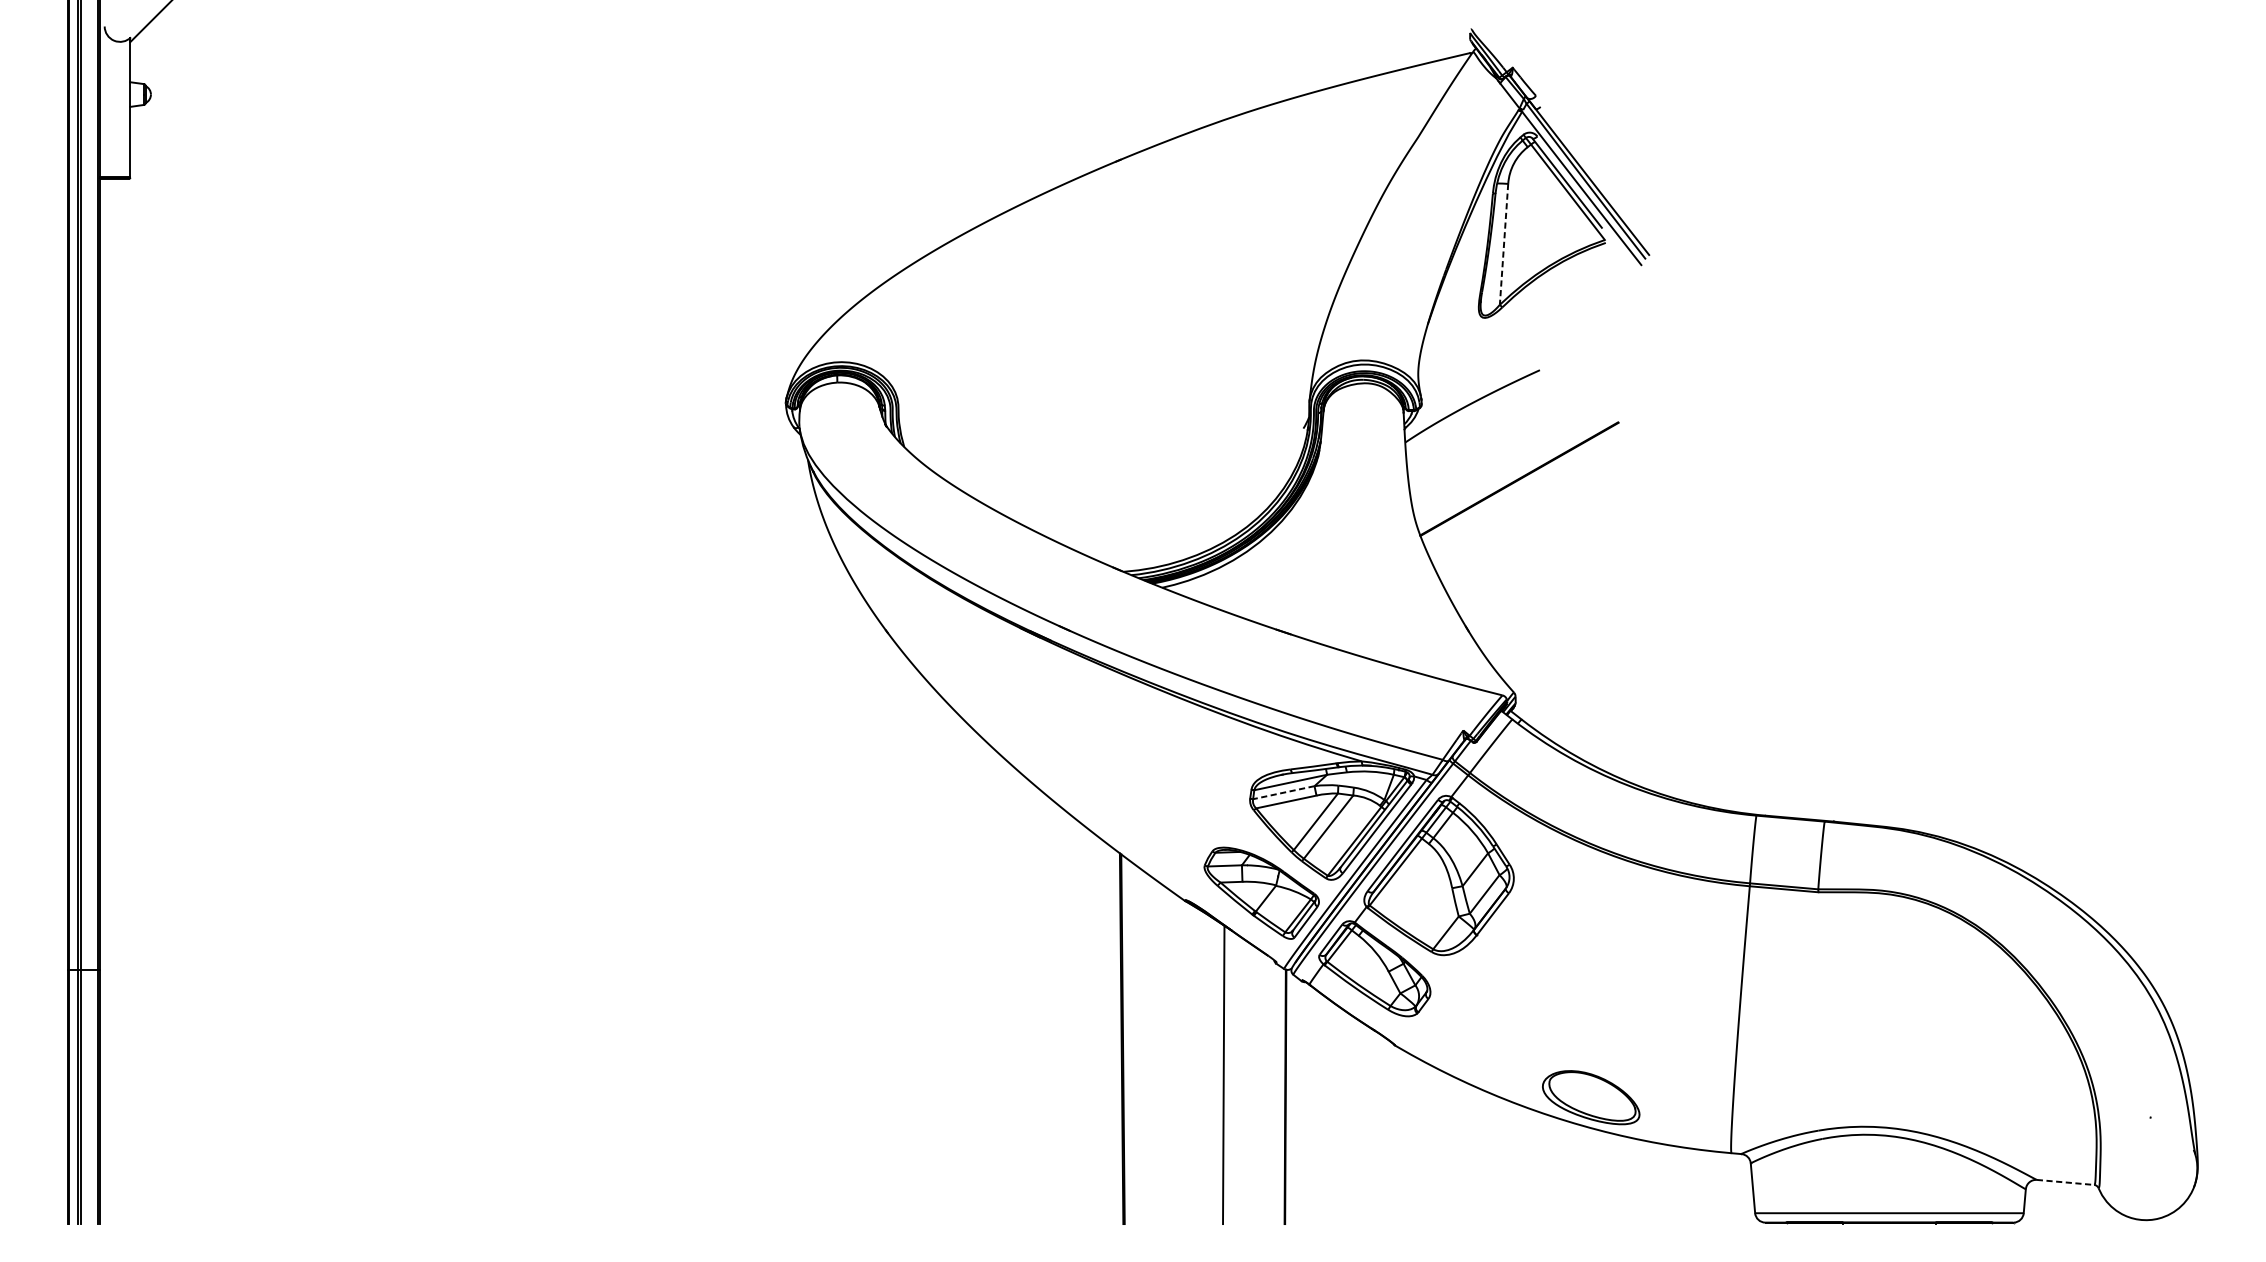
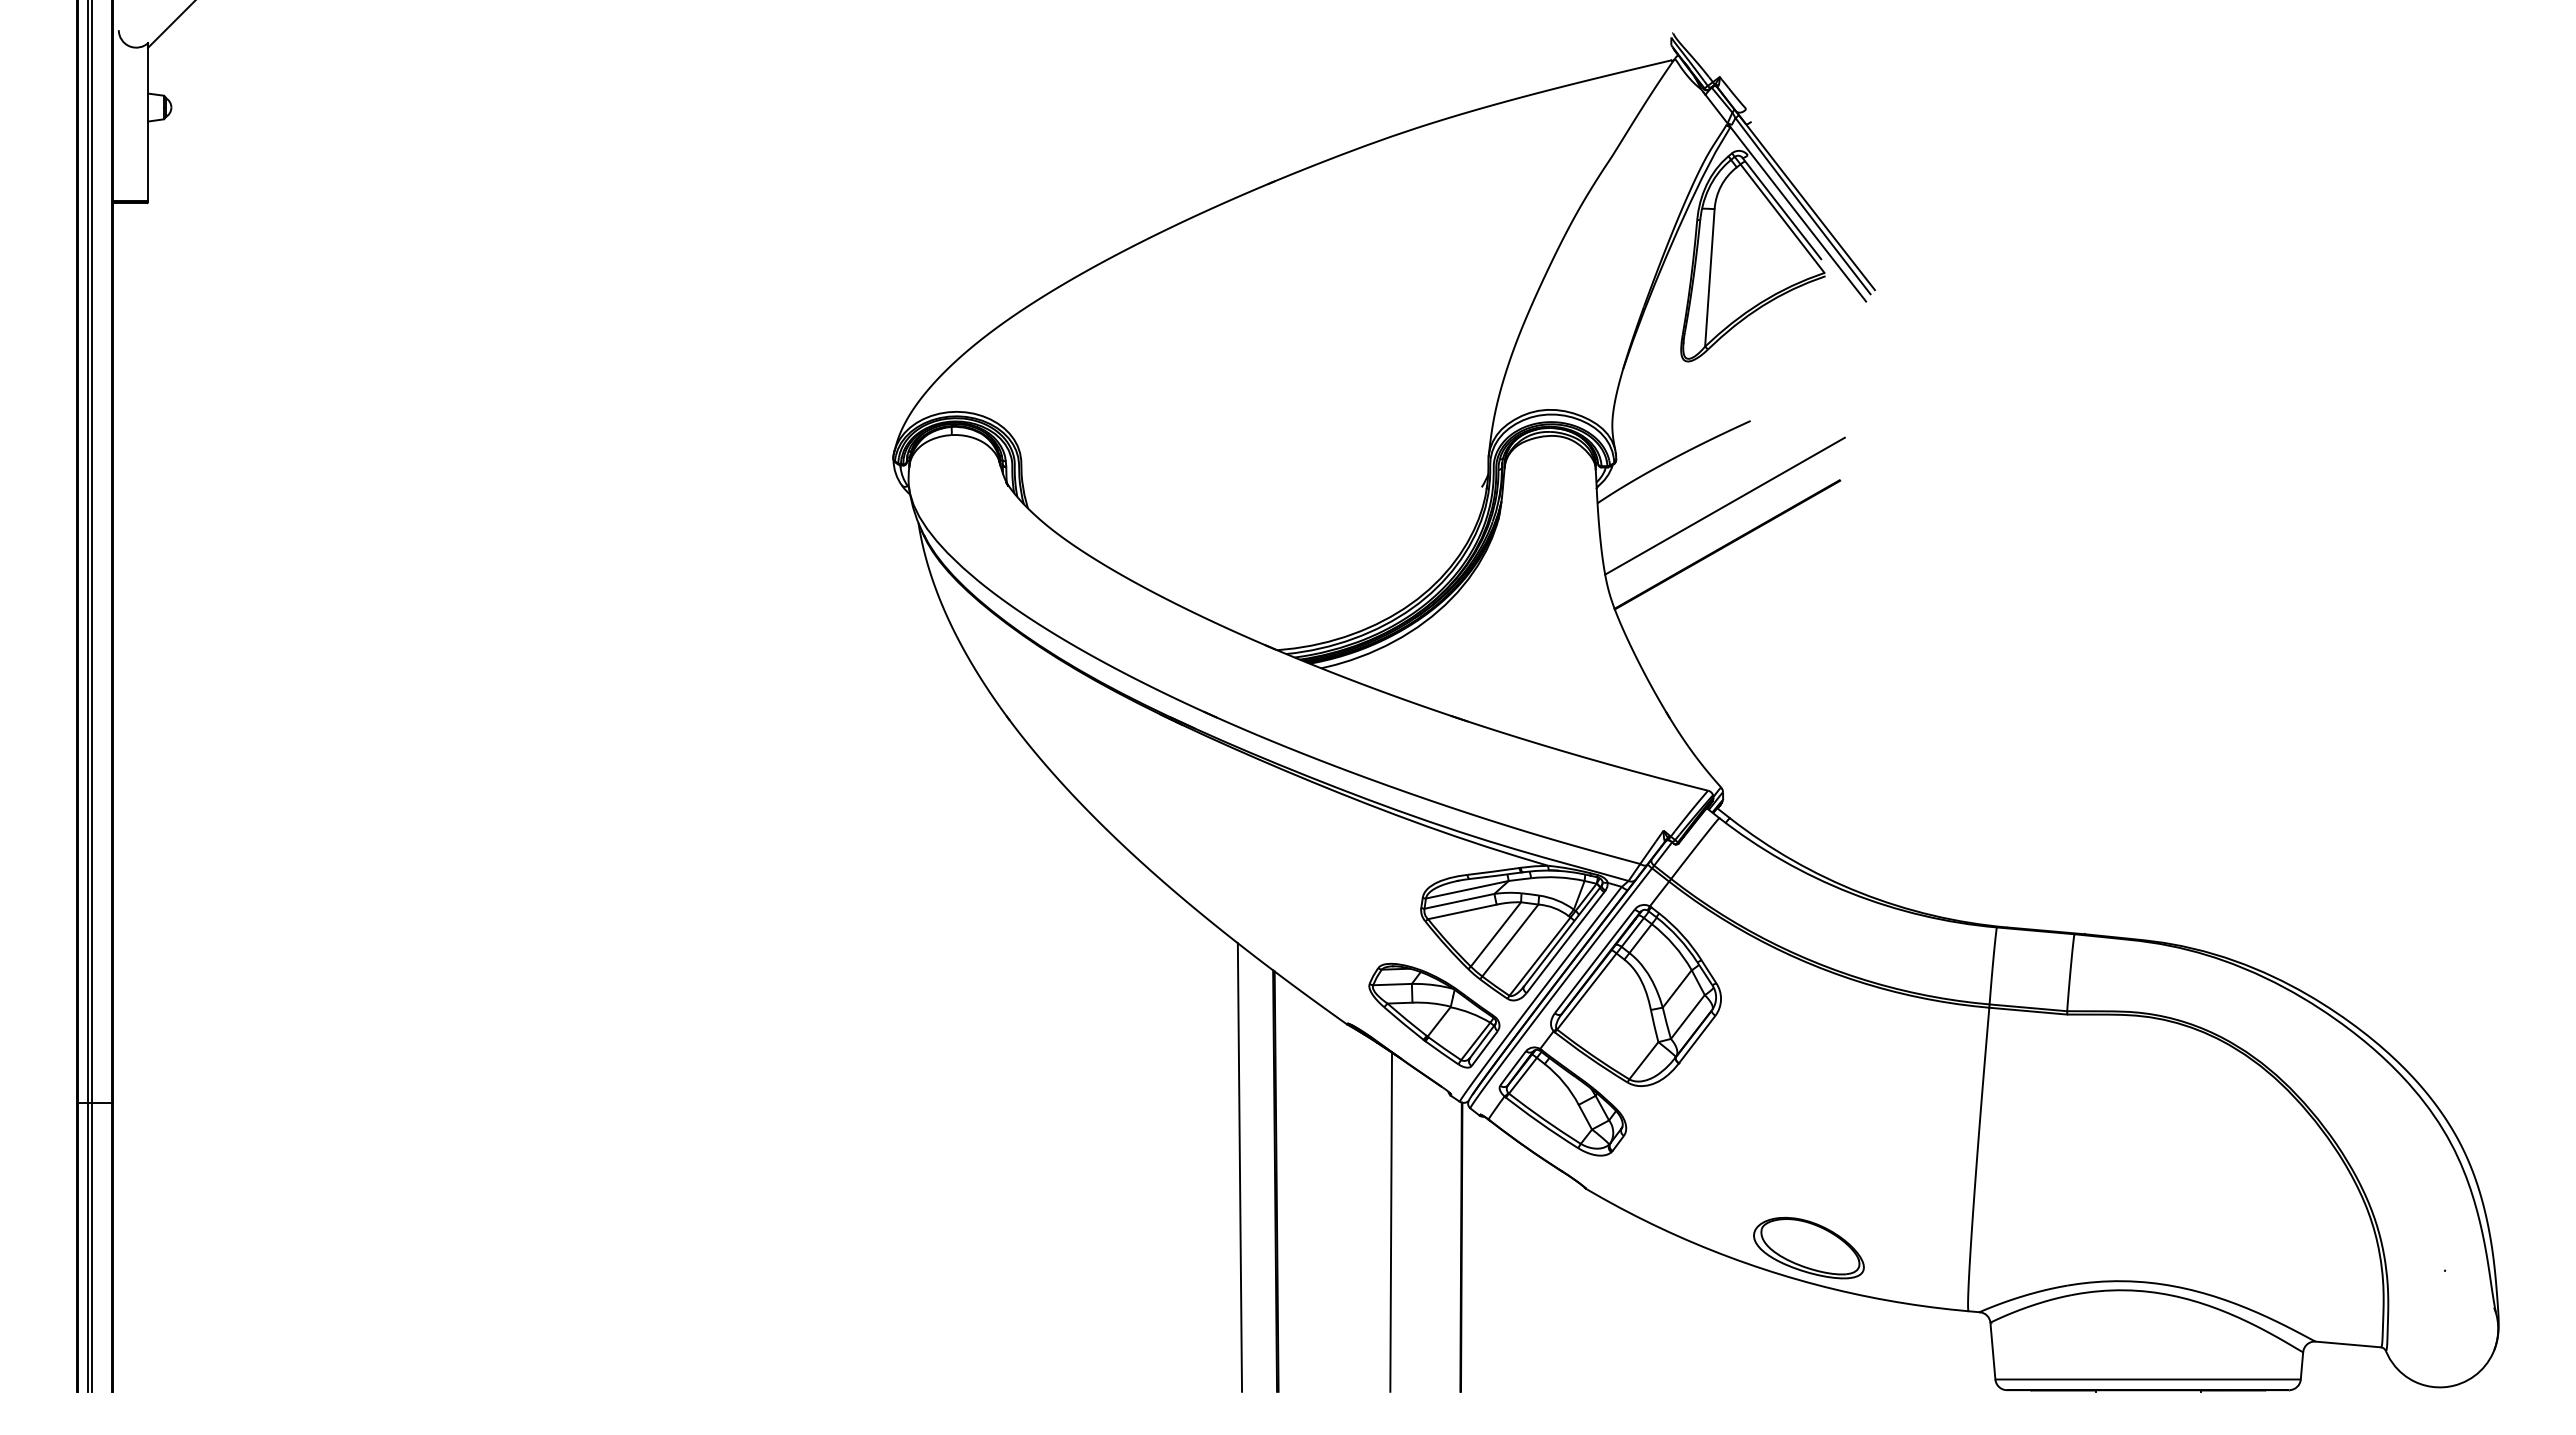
line: (1503, 244) -> (1709, 277), dashed -> solid
line: (1516, 444) -> (1724, 505), added
line: (1283, 792) -> (1459, 901), dashed -> solid
line: (1090, 1026) -> (1239, 1167), added
line: (2065, 1182) -> (2348, 1344), dashed -> solid

